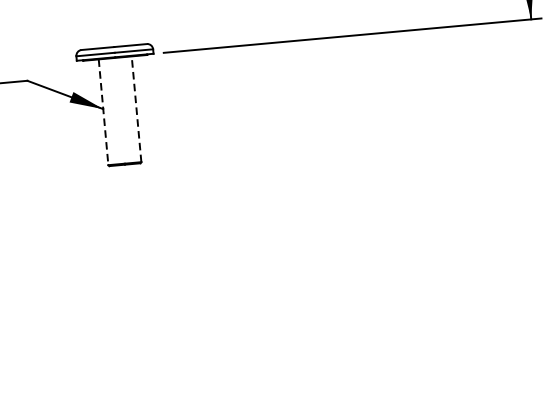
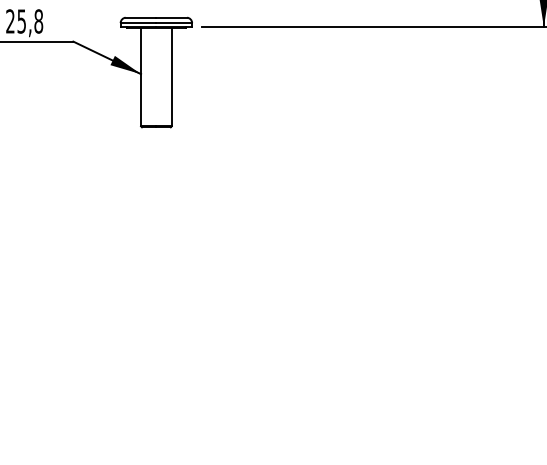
line: (136, 108) -> (171, 76), dashed -> solid
line: (104, 112) -> (141, 77), dashed -> solid

